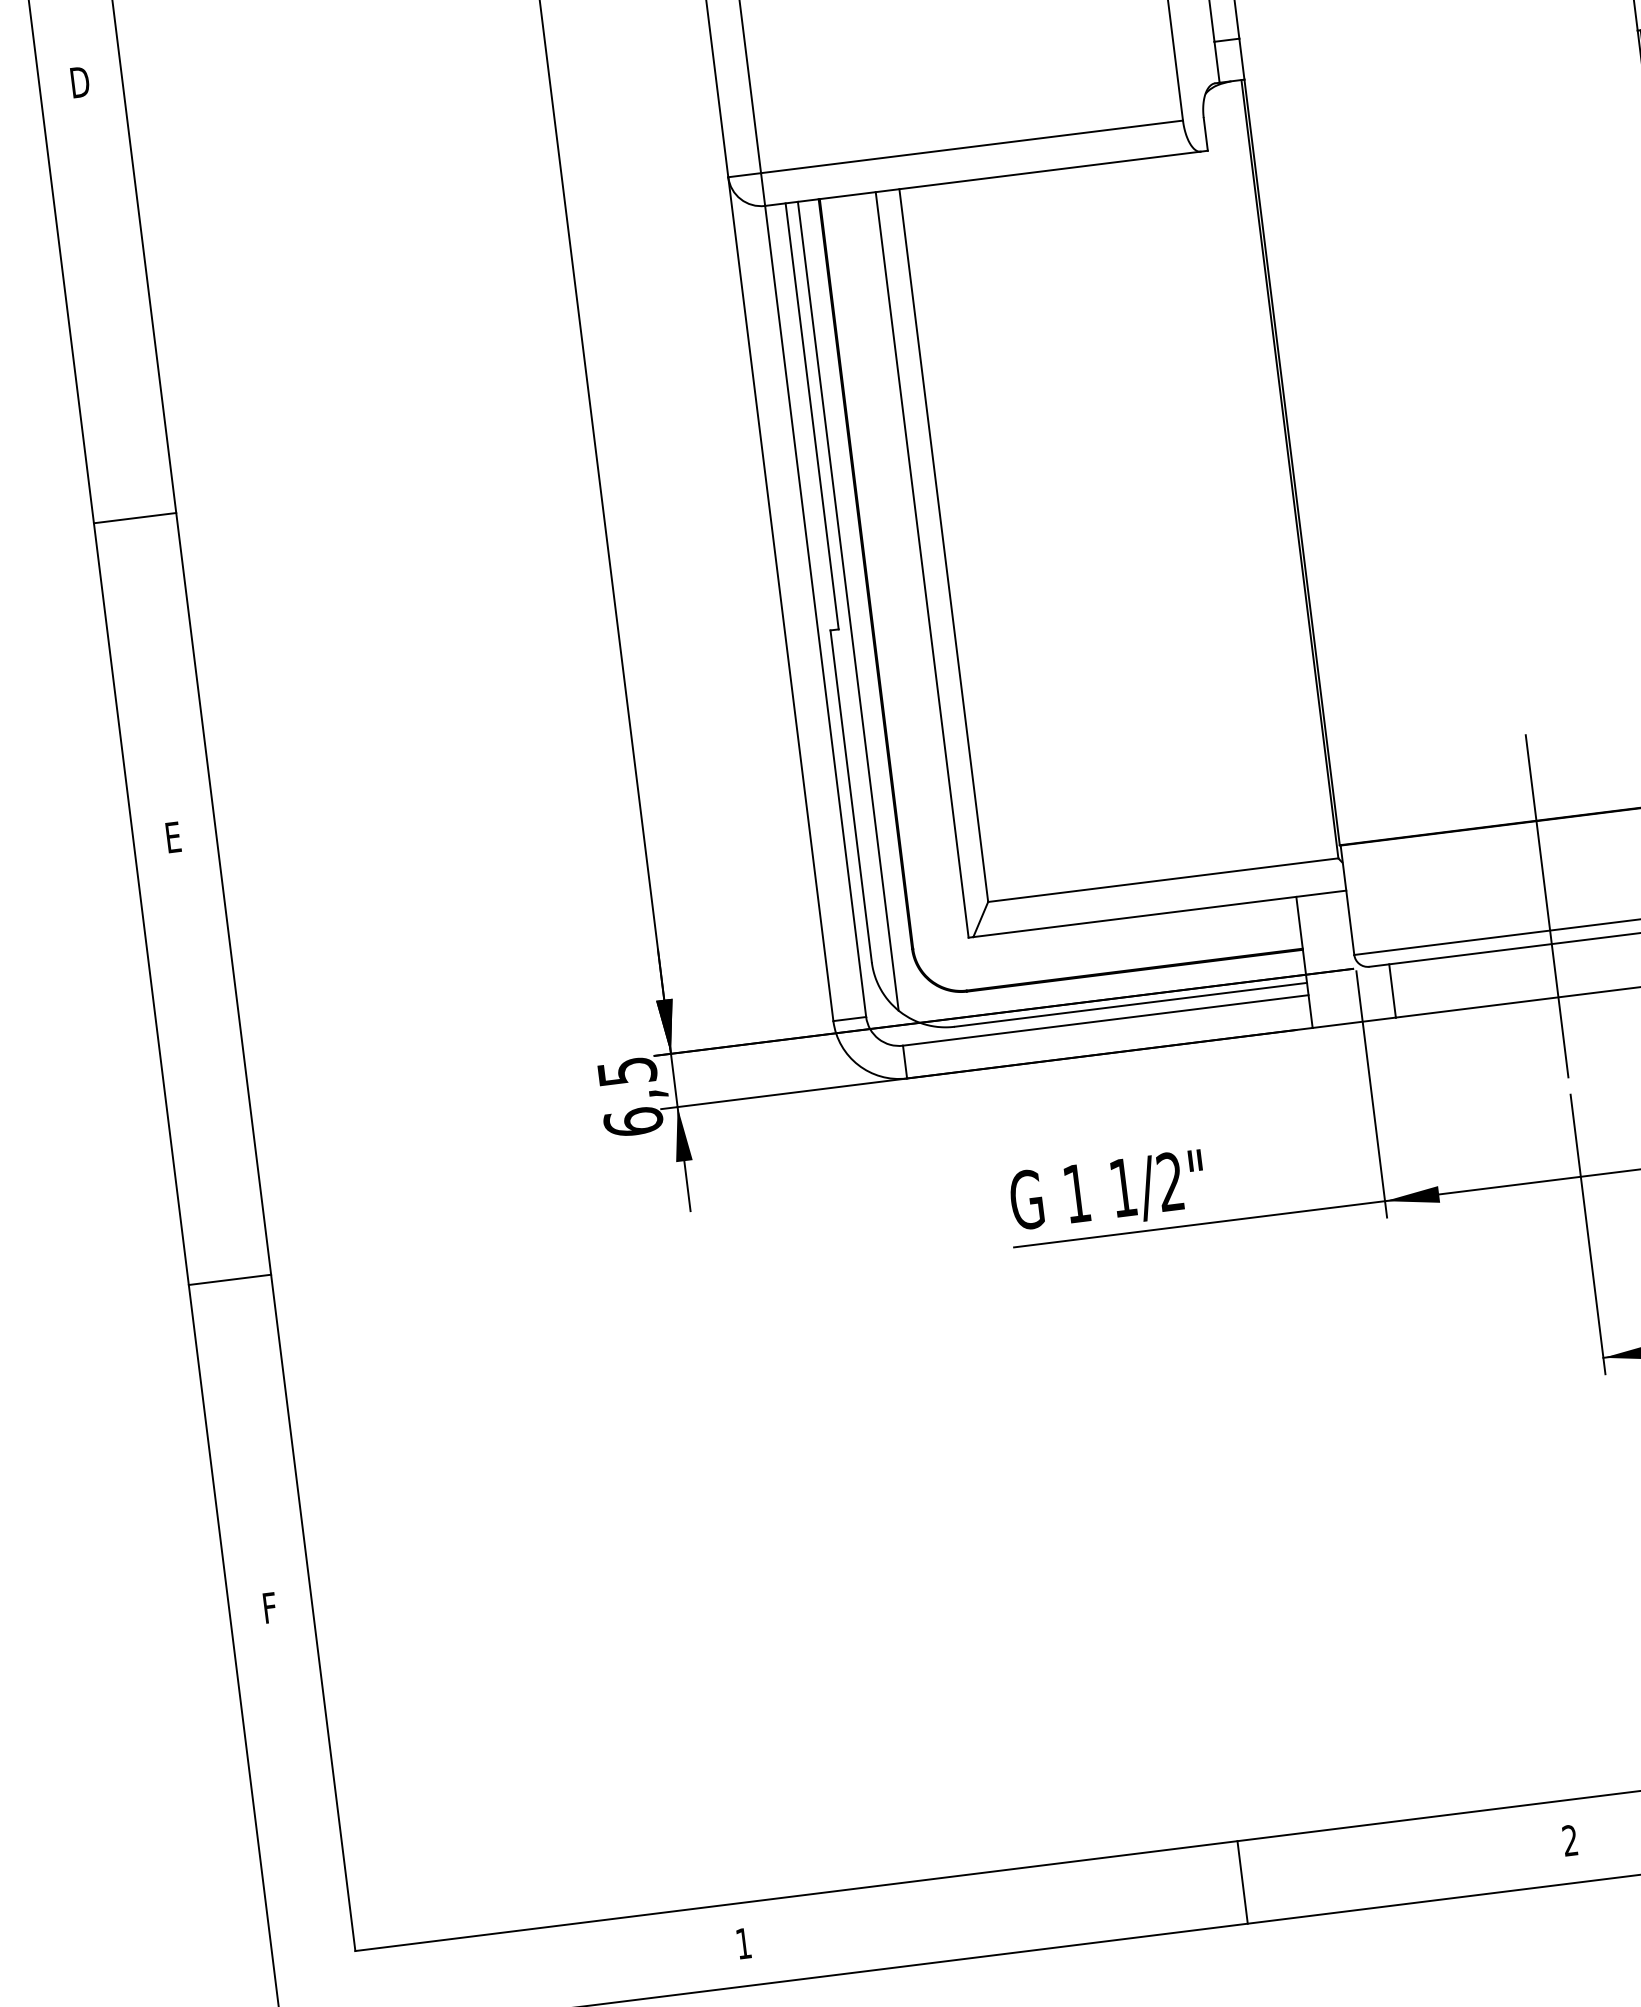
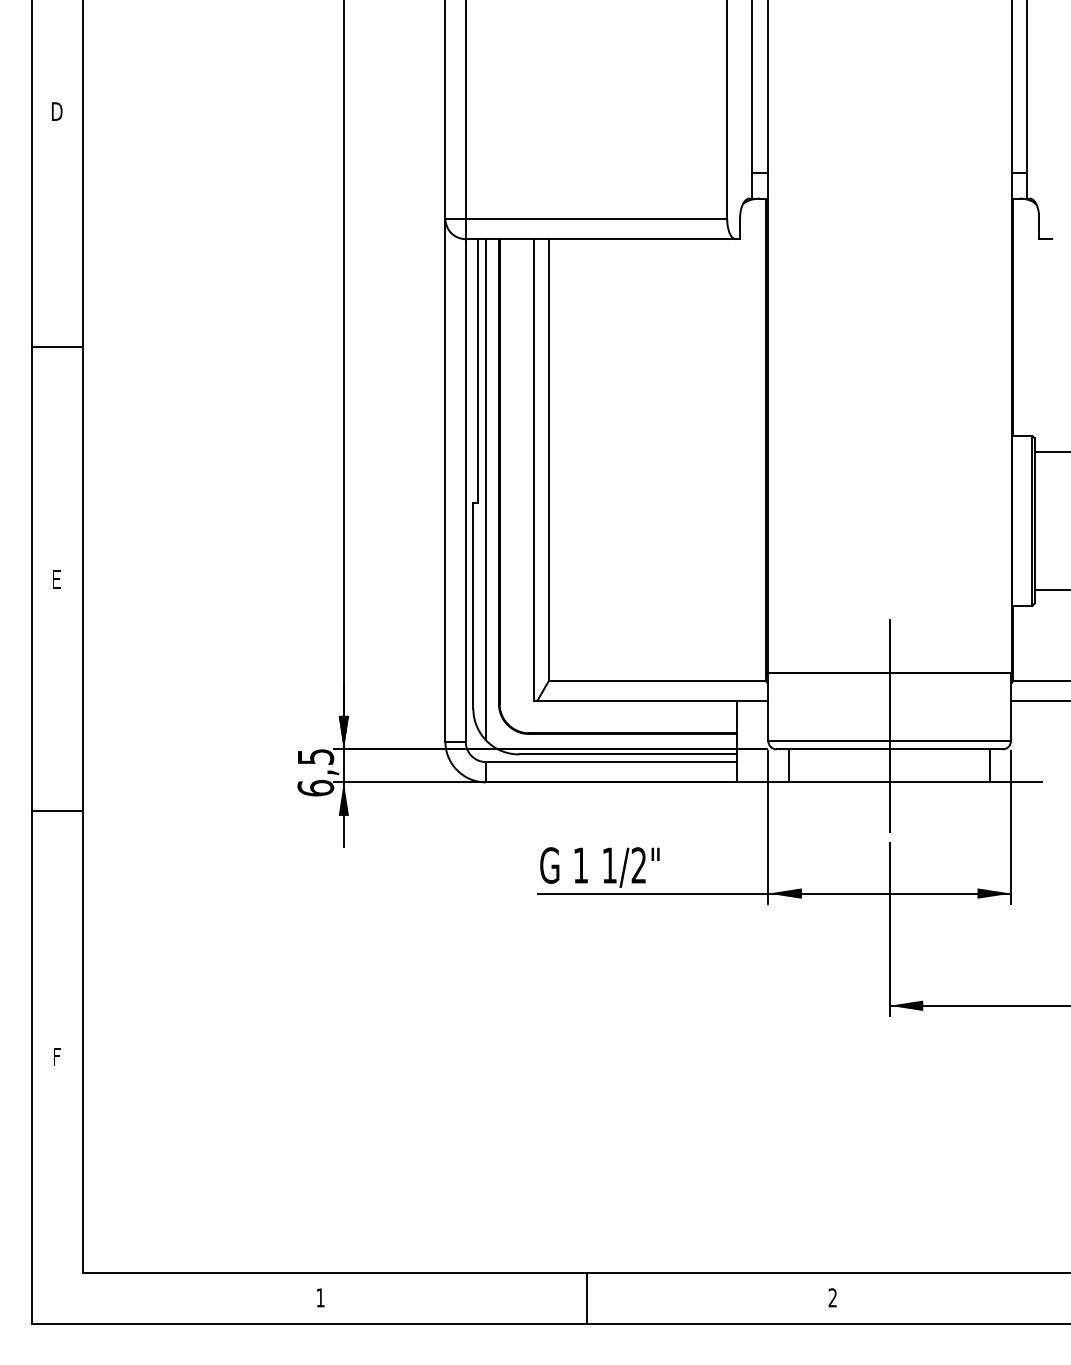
line: (134, 517) -> (57, 346), moved
line: (229, 1279) -> (57, 810), moved
line: (1242, 1882) -> (586, 1298), moved

